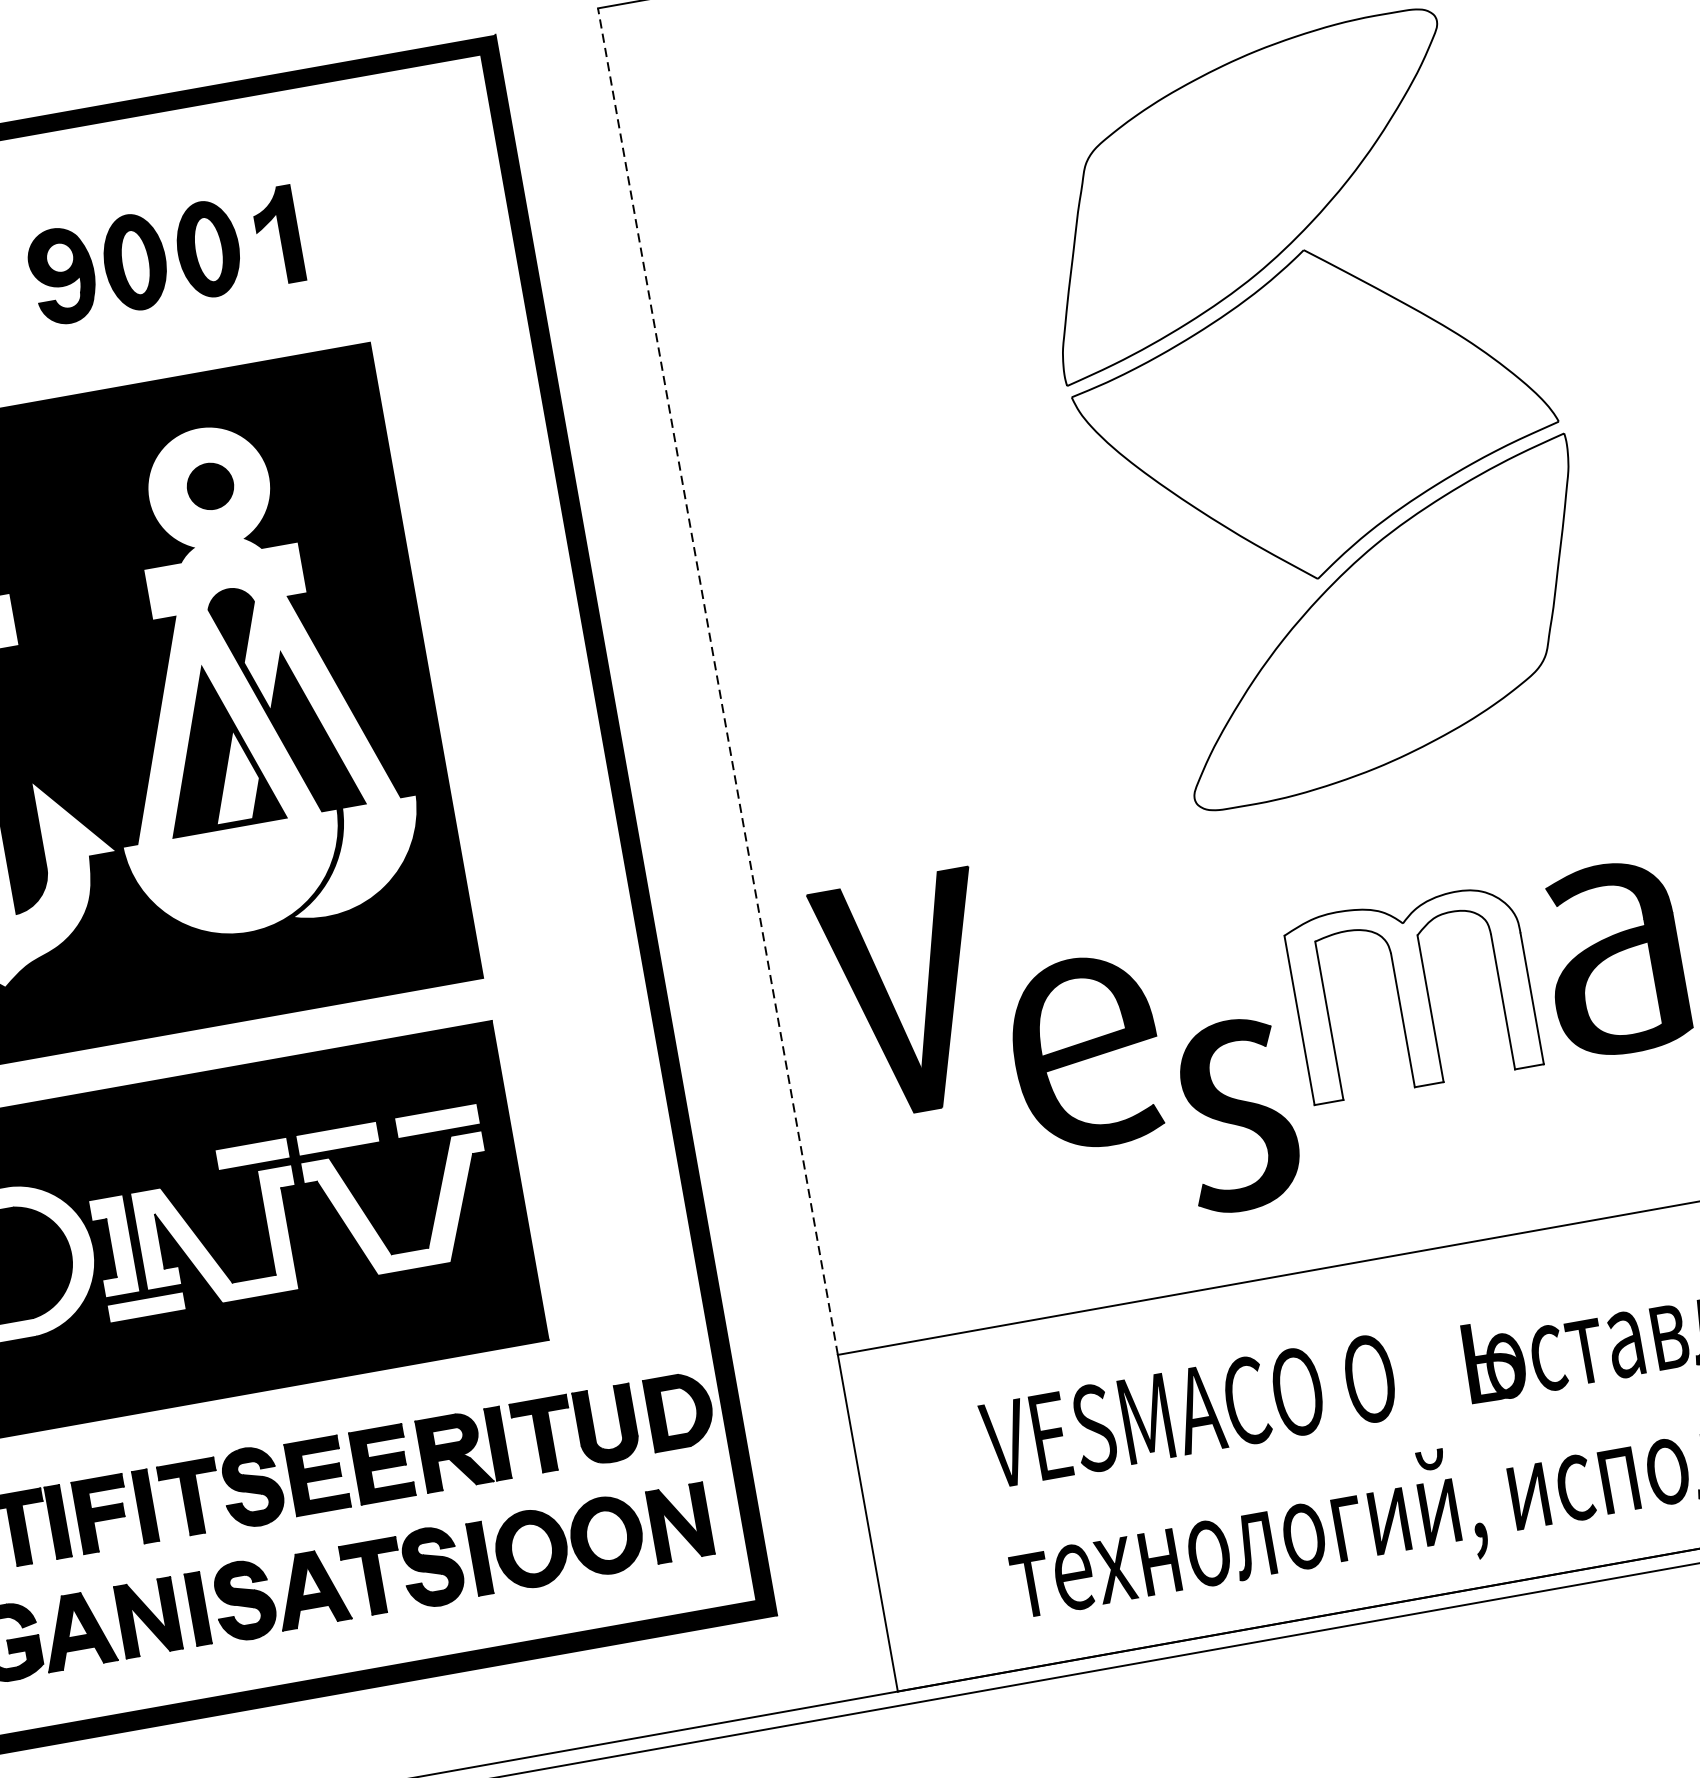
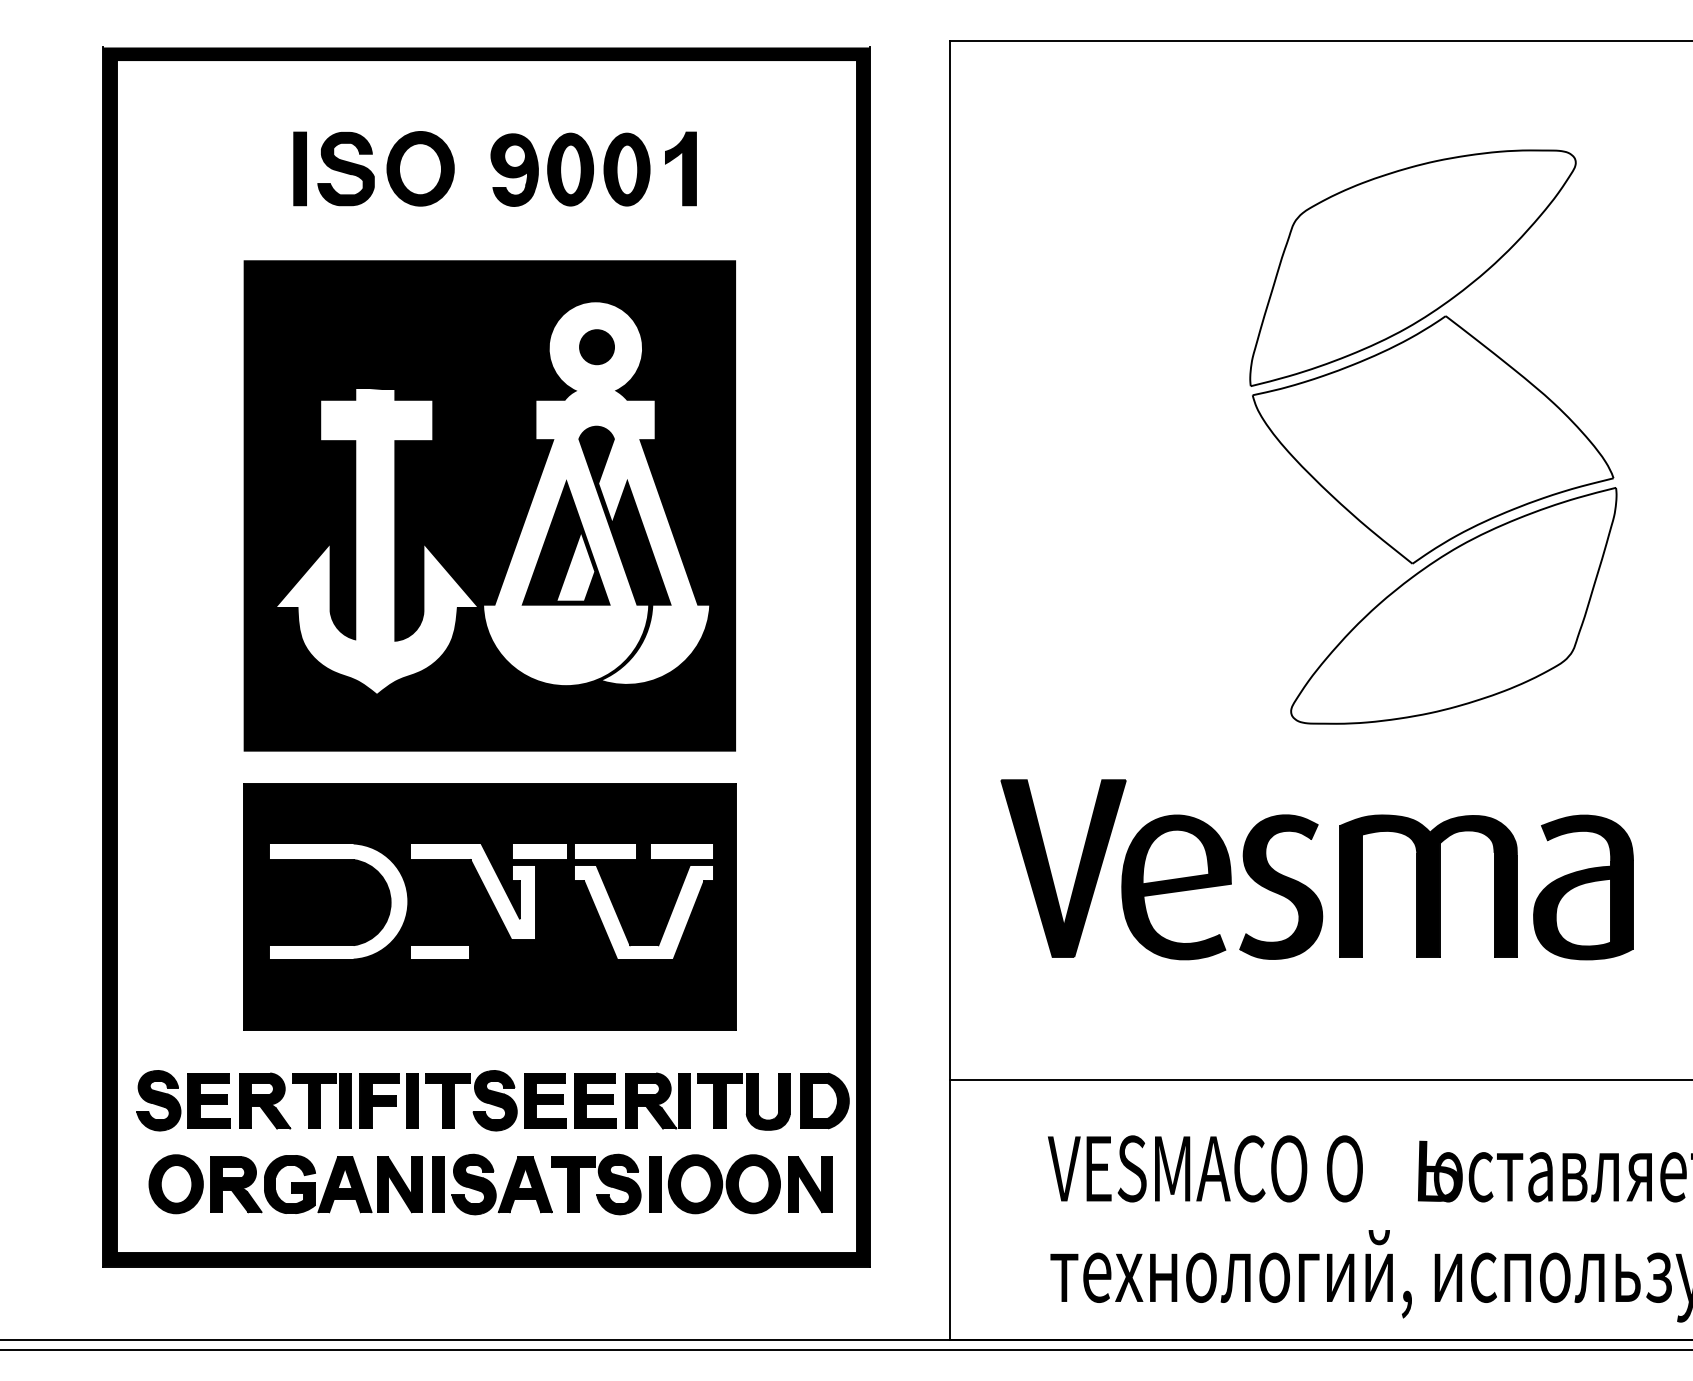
line: (718, 681) -> (950, 560), dashed -> solid
fill: (1412, 992) -> (1428, 885), added
part: (893, 1003) -> (1051, 872), moved
part: (1238, 1114) -> (1281, 886), moved

